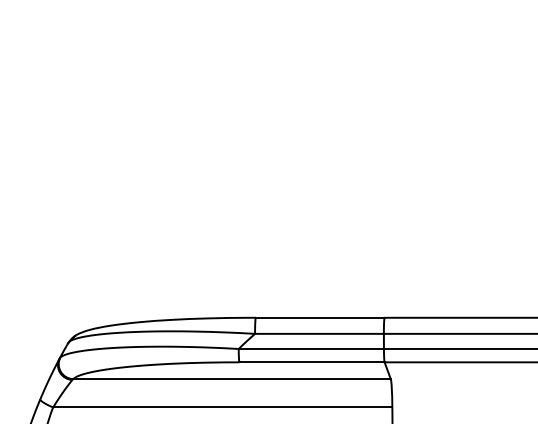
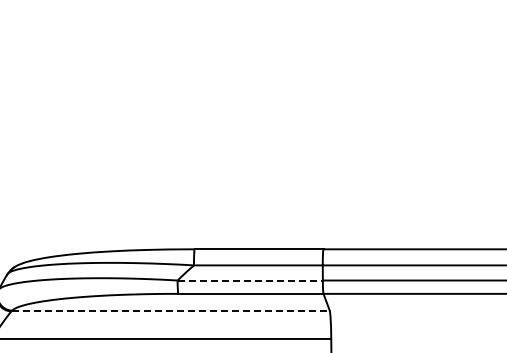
line: (311, 348) -> (250, 280), solid -> dashed
line: (232, 379) -> (171, 311), solid -> dashed

